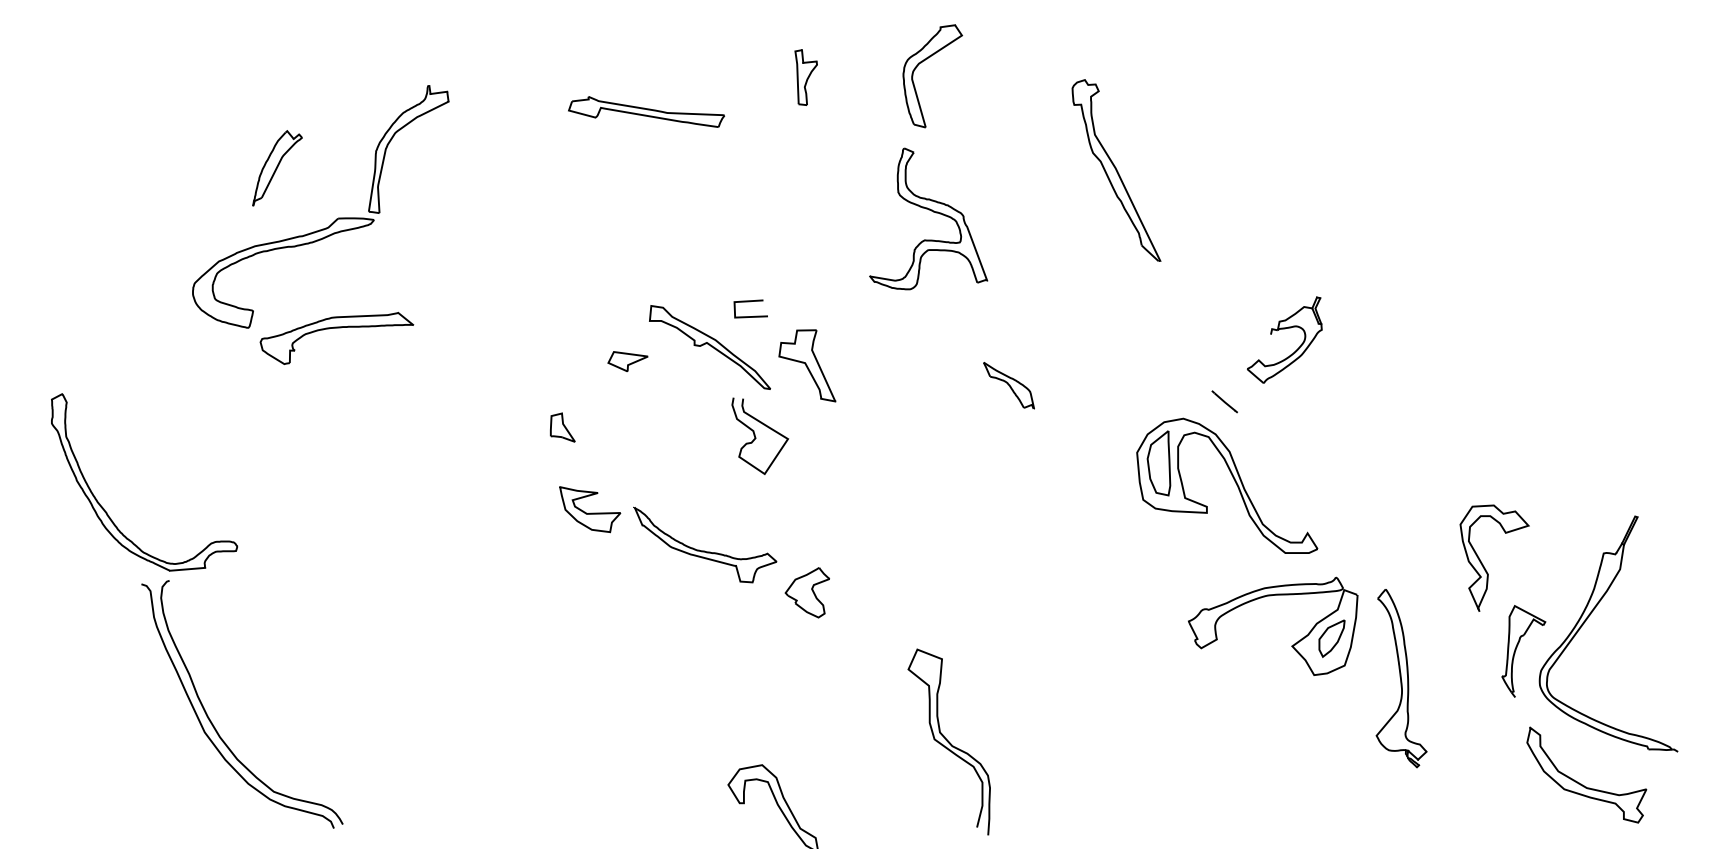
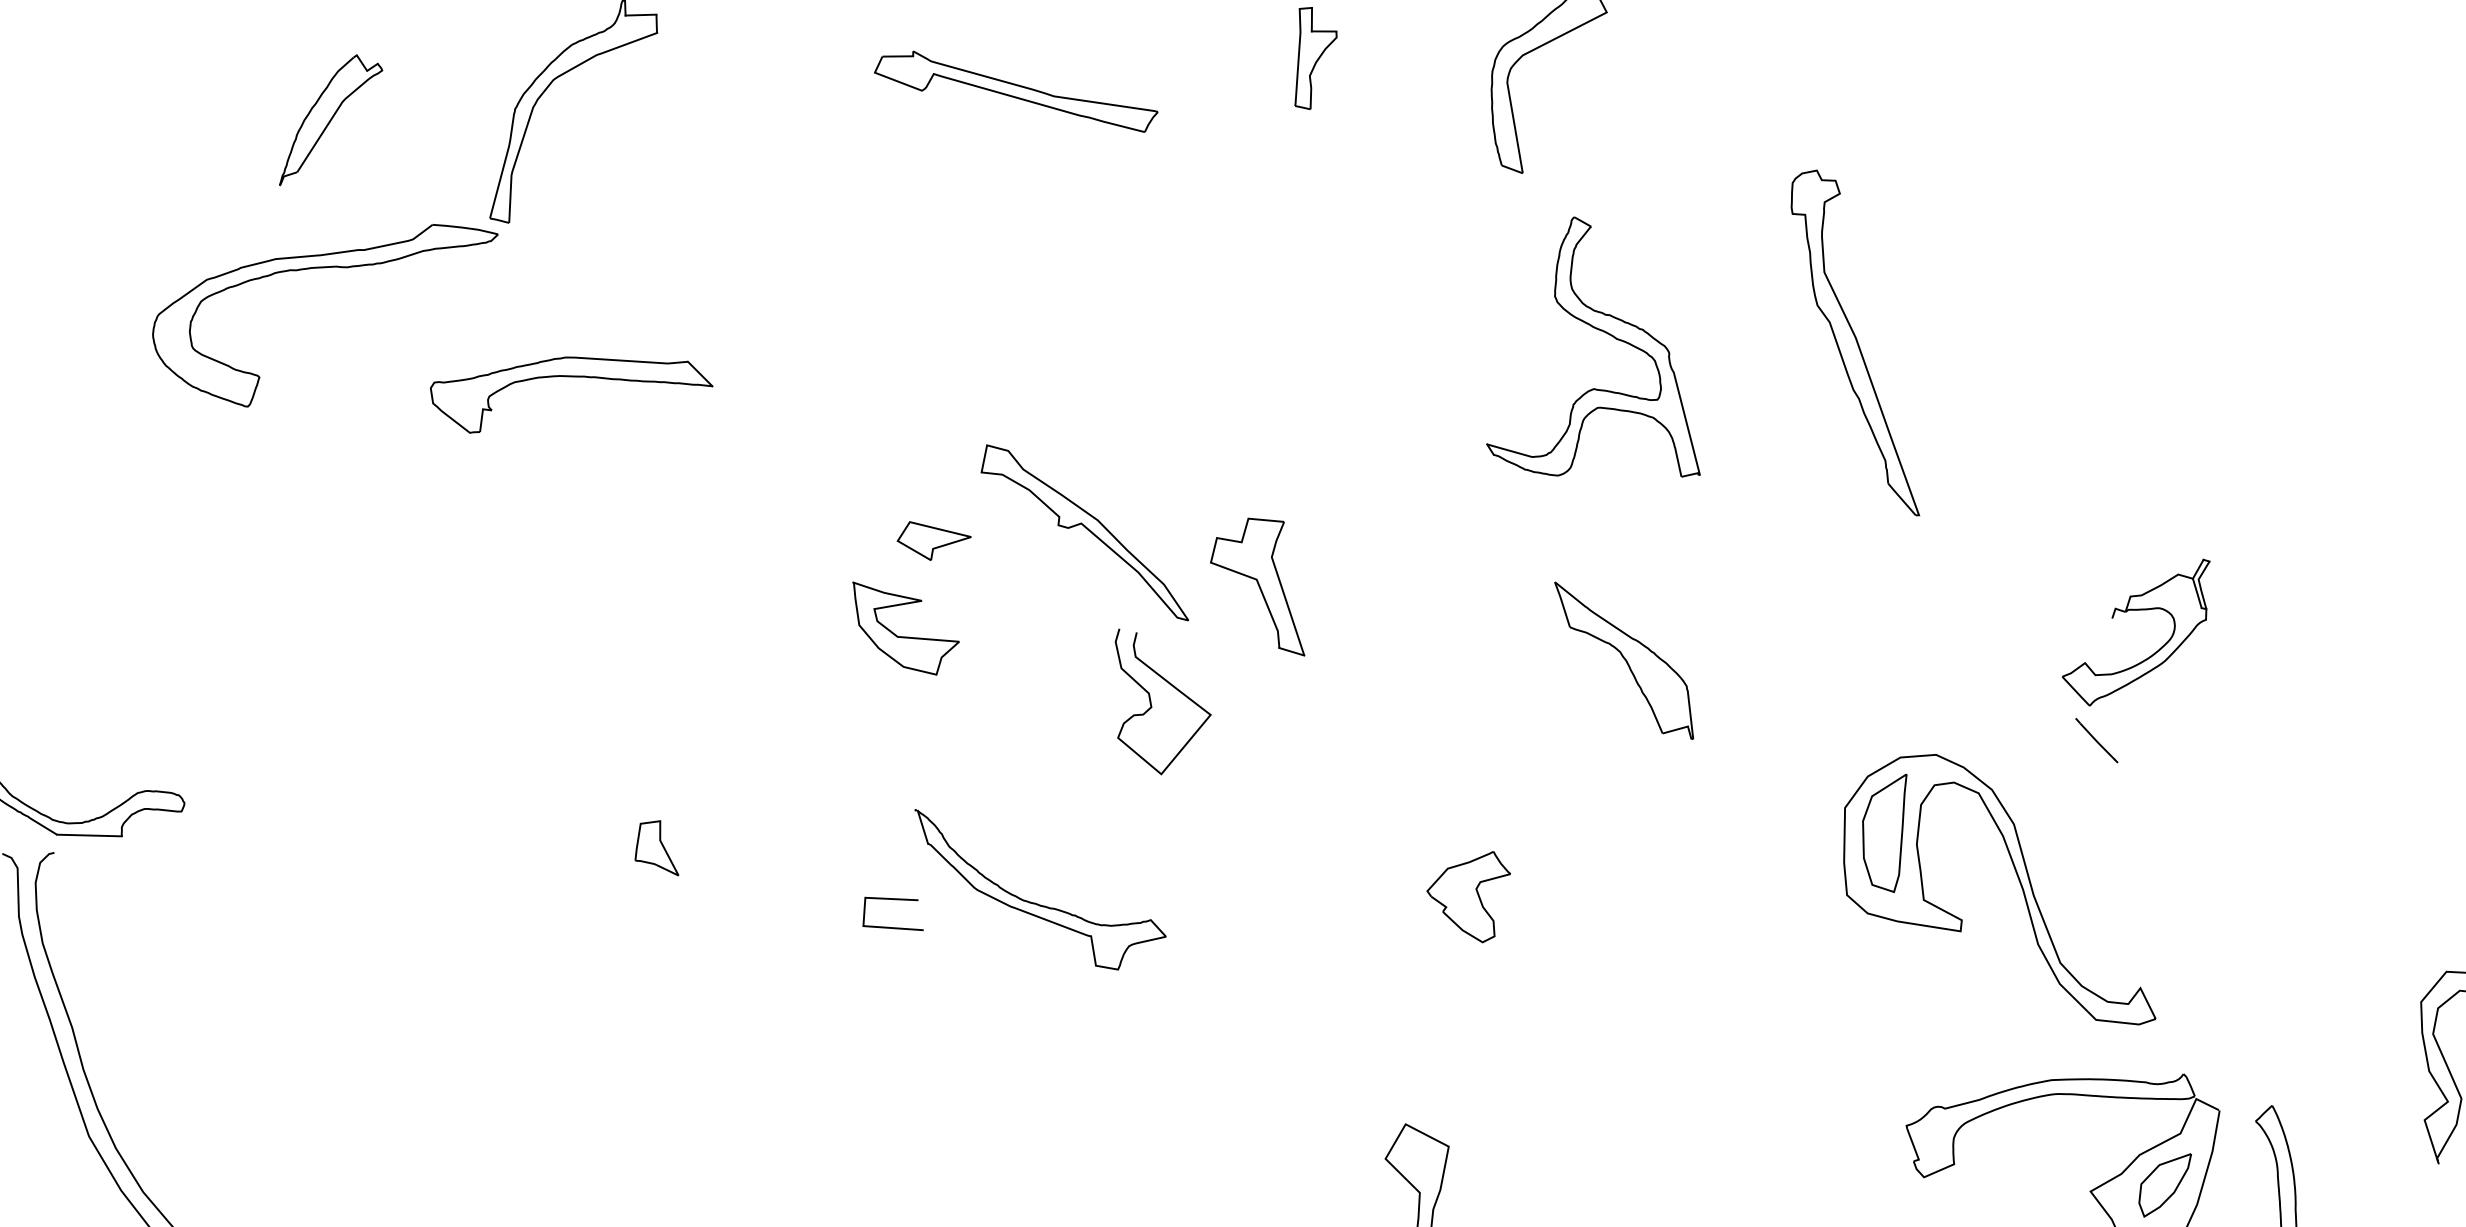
part: (1116, 170) -> (1856, 341), moved
part: (931, 211) -> (1611, 337), moved
line: (750, 302) -> (894, 901), moved
part: (336, 328) -> (571, 377), moved
part: (1008, 385) -> (1623, 660), size x1.67
line: (1224, 401) -> (2096, 740), moved
part: (562, 427) -> (658, 846), moved
curve: (590, 512) -> (904, 634), moved
part: (806, 592) -> (1465, 894), moved

